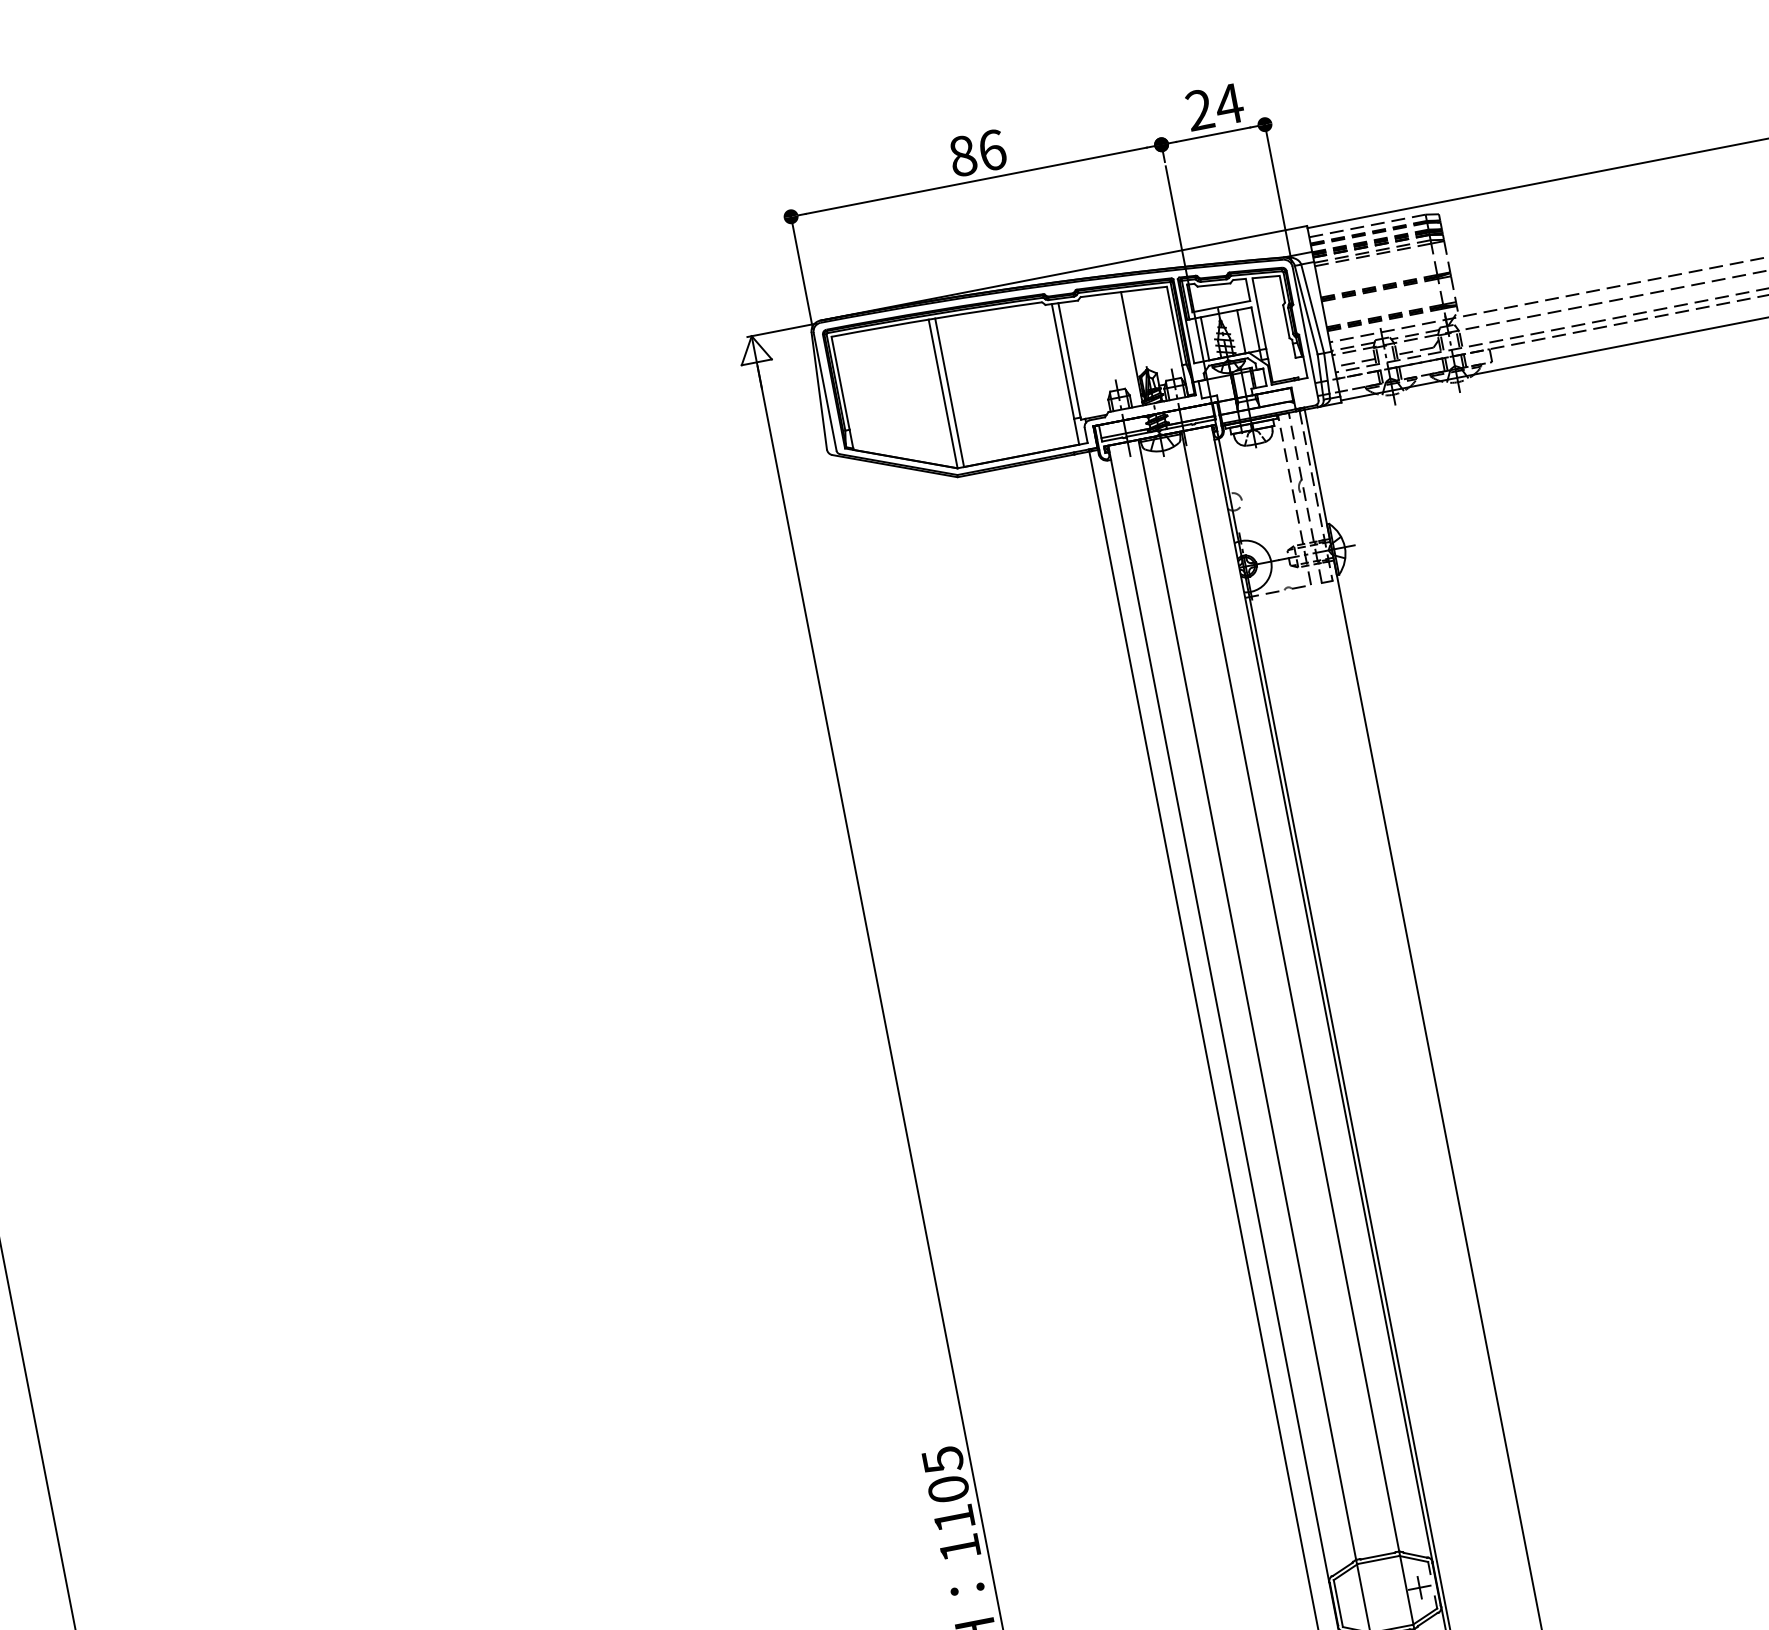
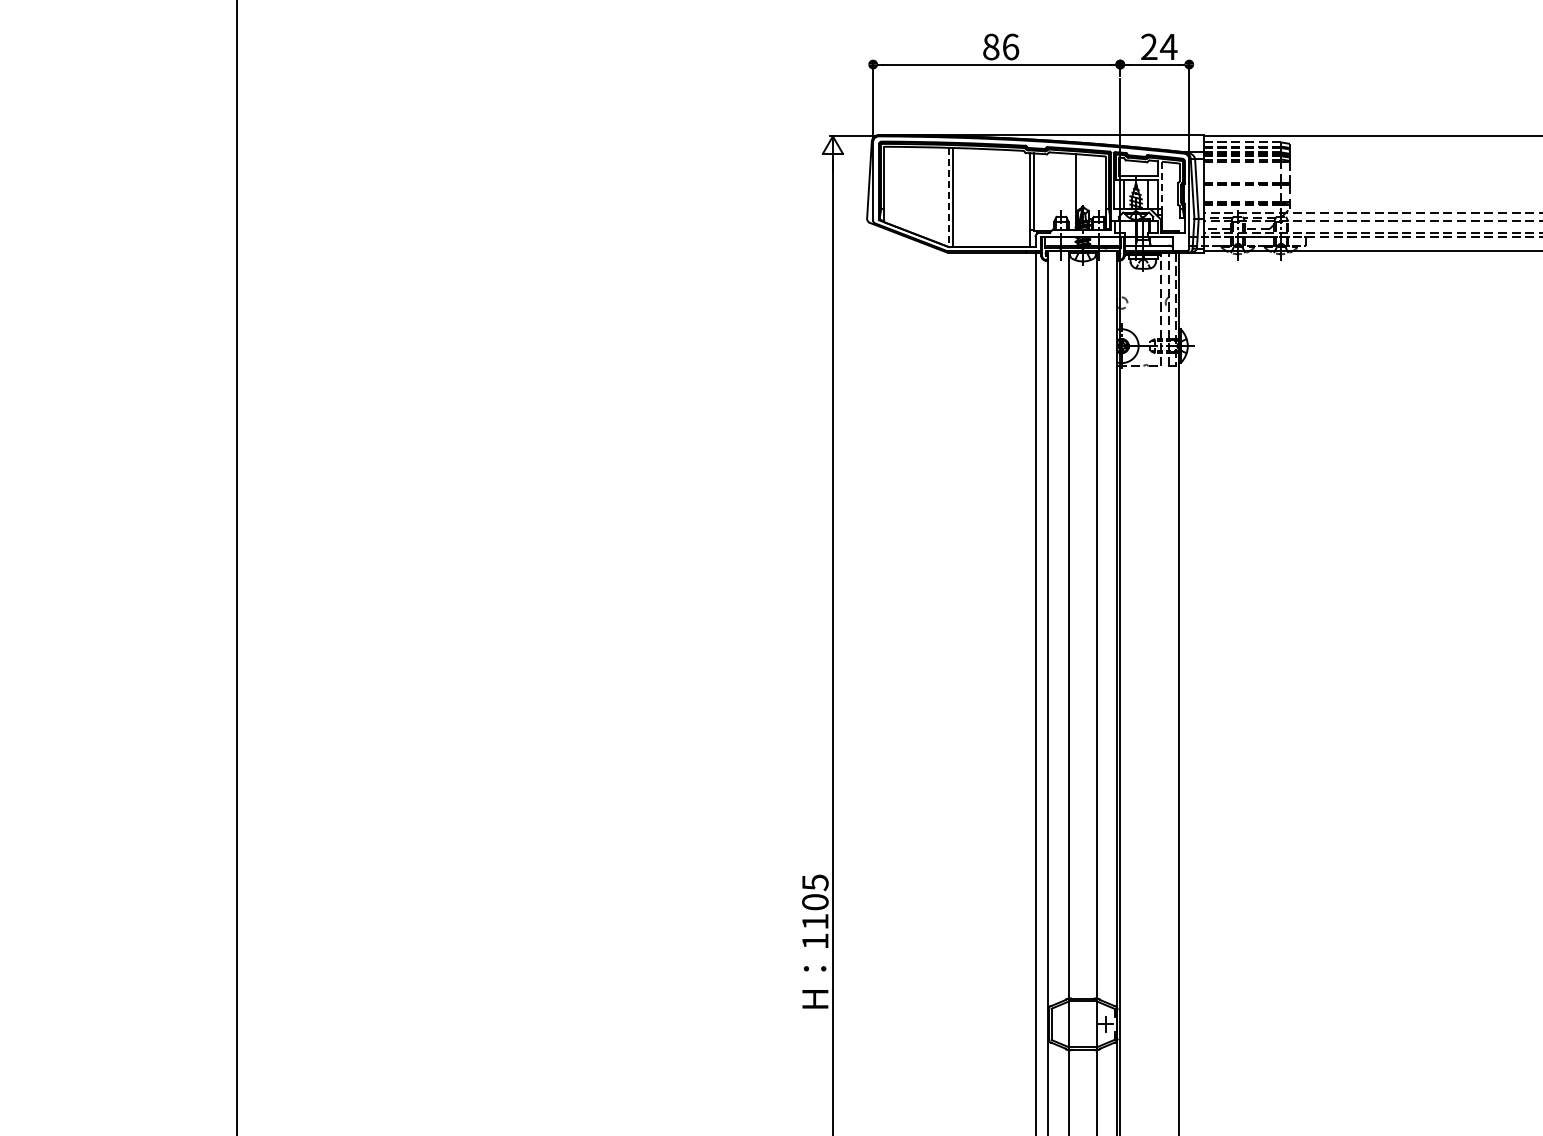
line: (1260, 313) -> (1162, 185), solid -> dashed
line: (942, 394) -> (948, 197), solid -> dashed

